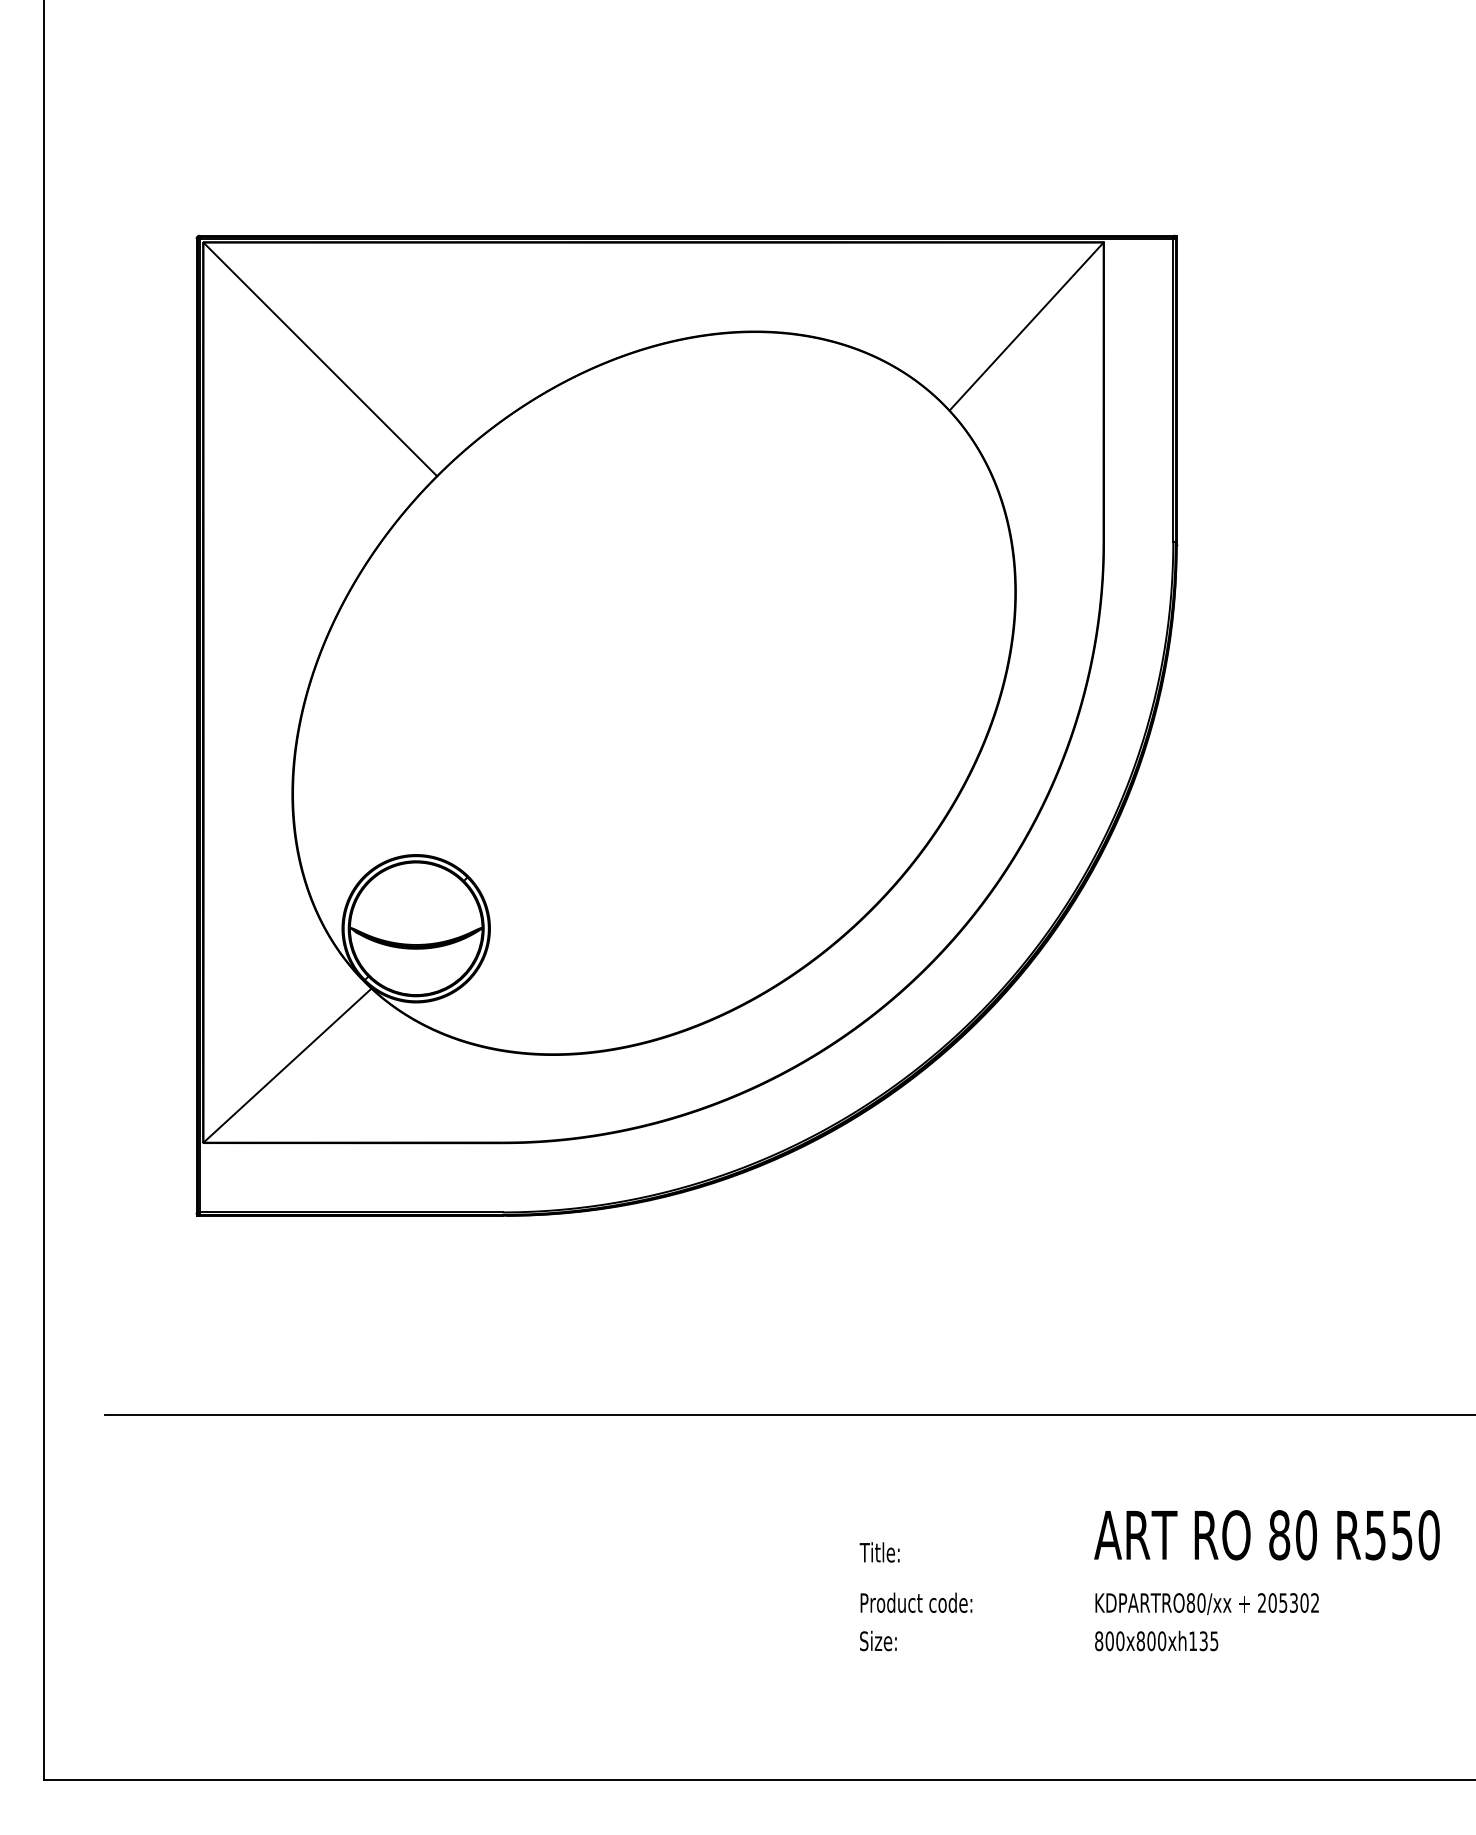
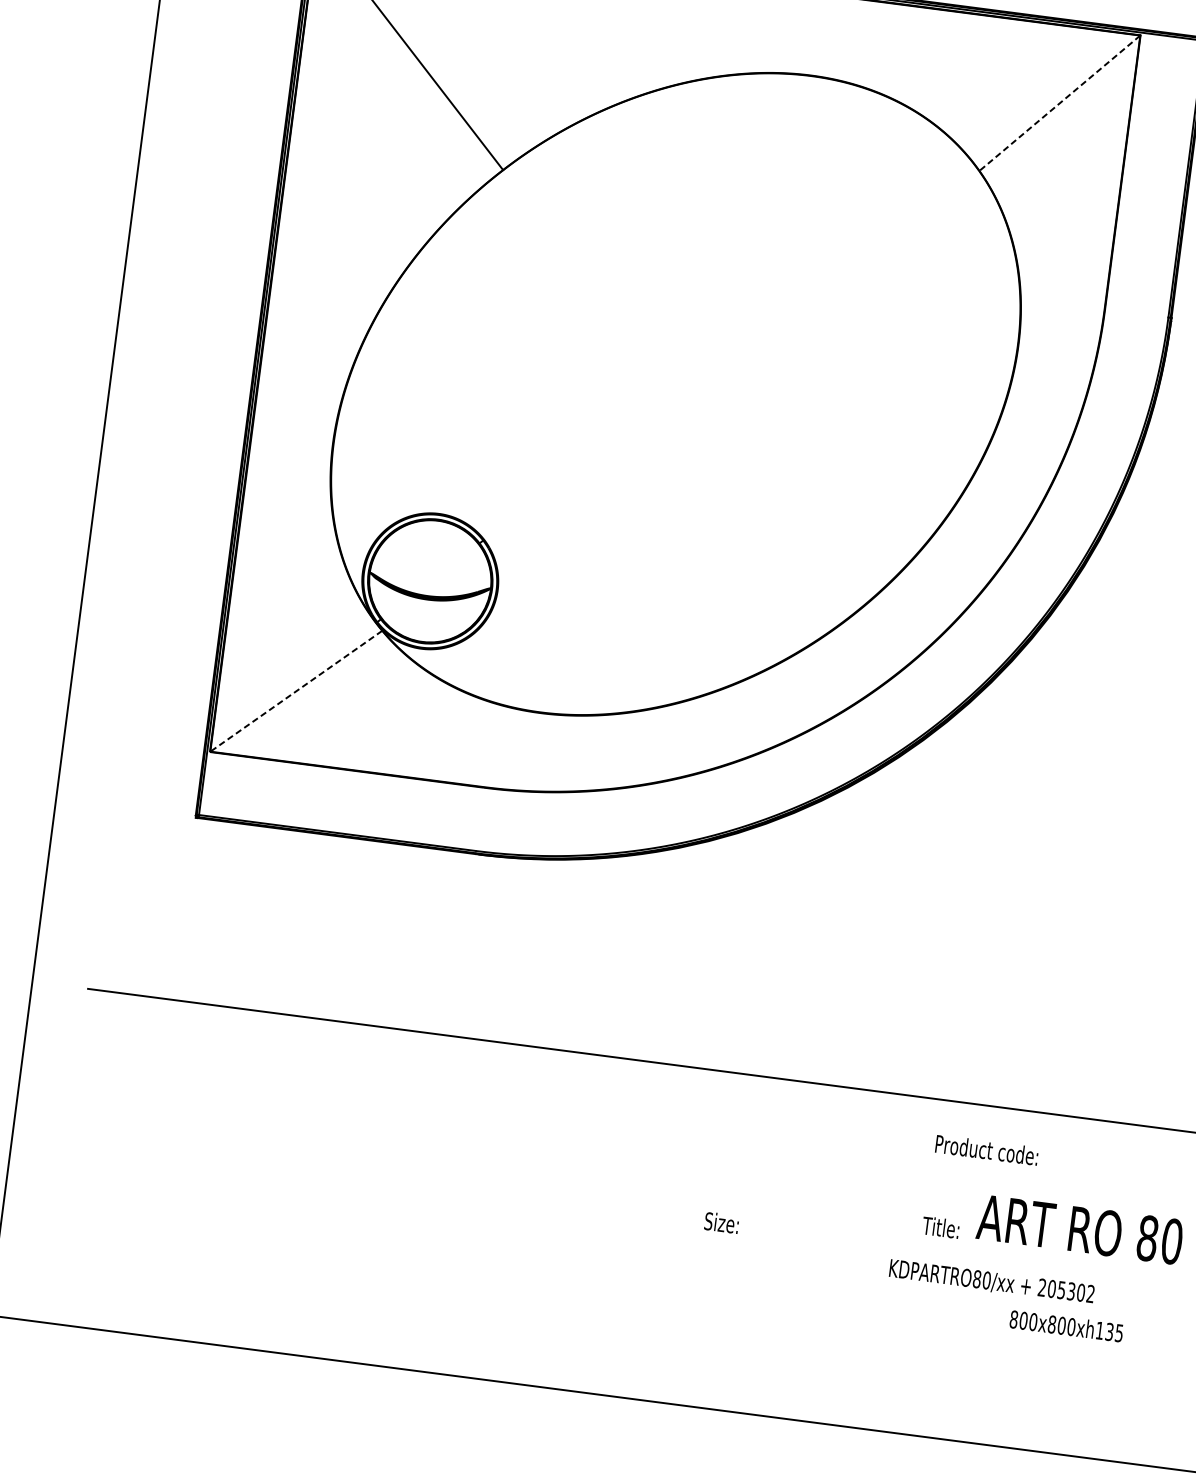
line: (1026, 326) -> (1059, 103), solid -> dashed
line: (287, 1065) -> (296, 691), solid -> dashed
text: (879, 1552) -> (940, 1227), moved
text: (916, 1602) -> (987, 1149), moved
text: (1206, 1604) -> (991, 1282), moved
text: (878, 1640) -> (721, 1222), moved
text: (1156, 1640) -> (1066, 1325), moved

